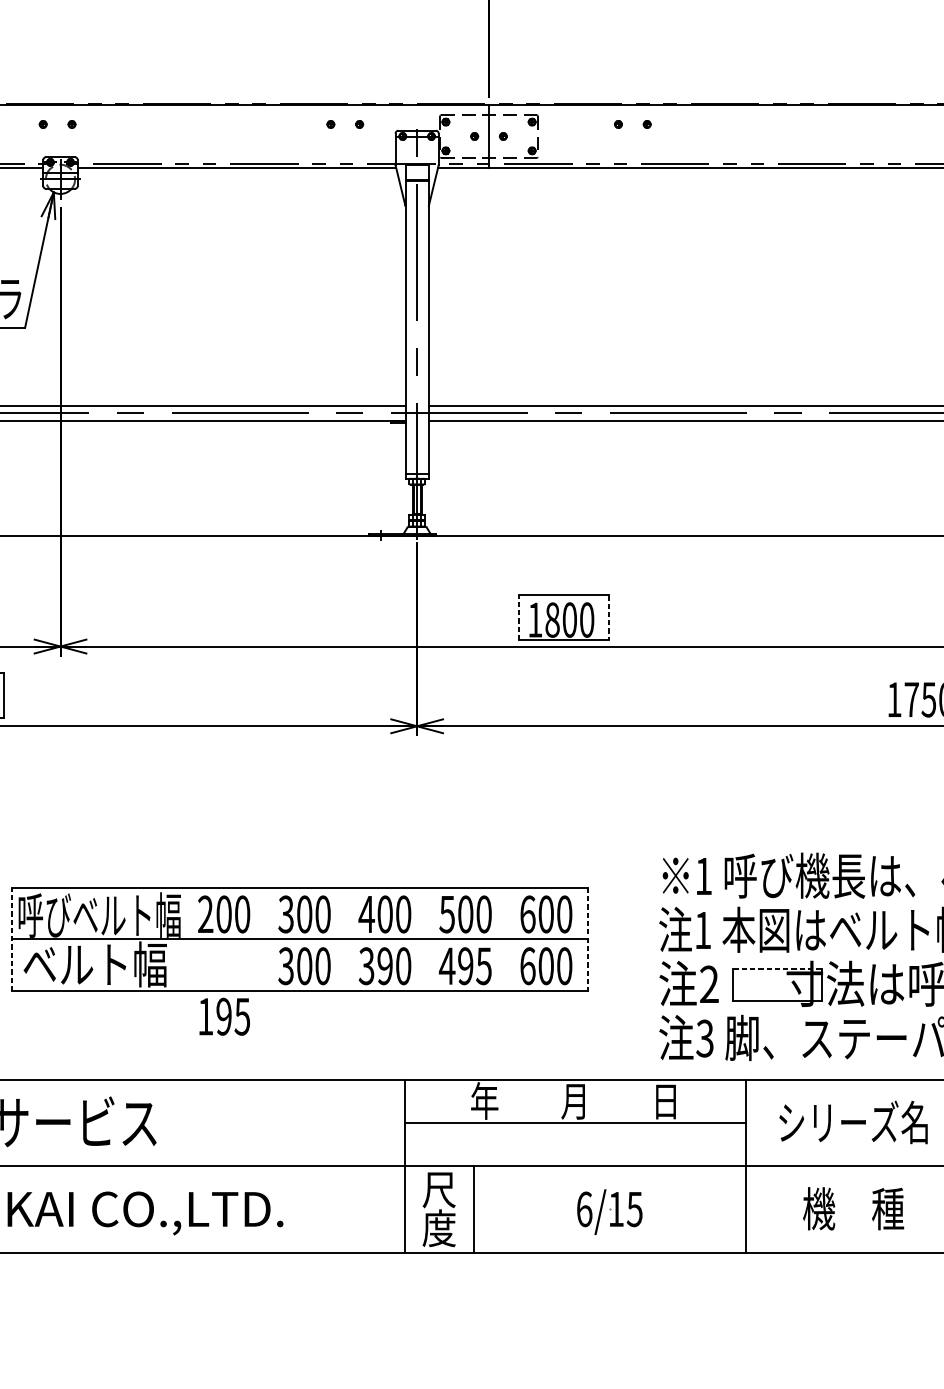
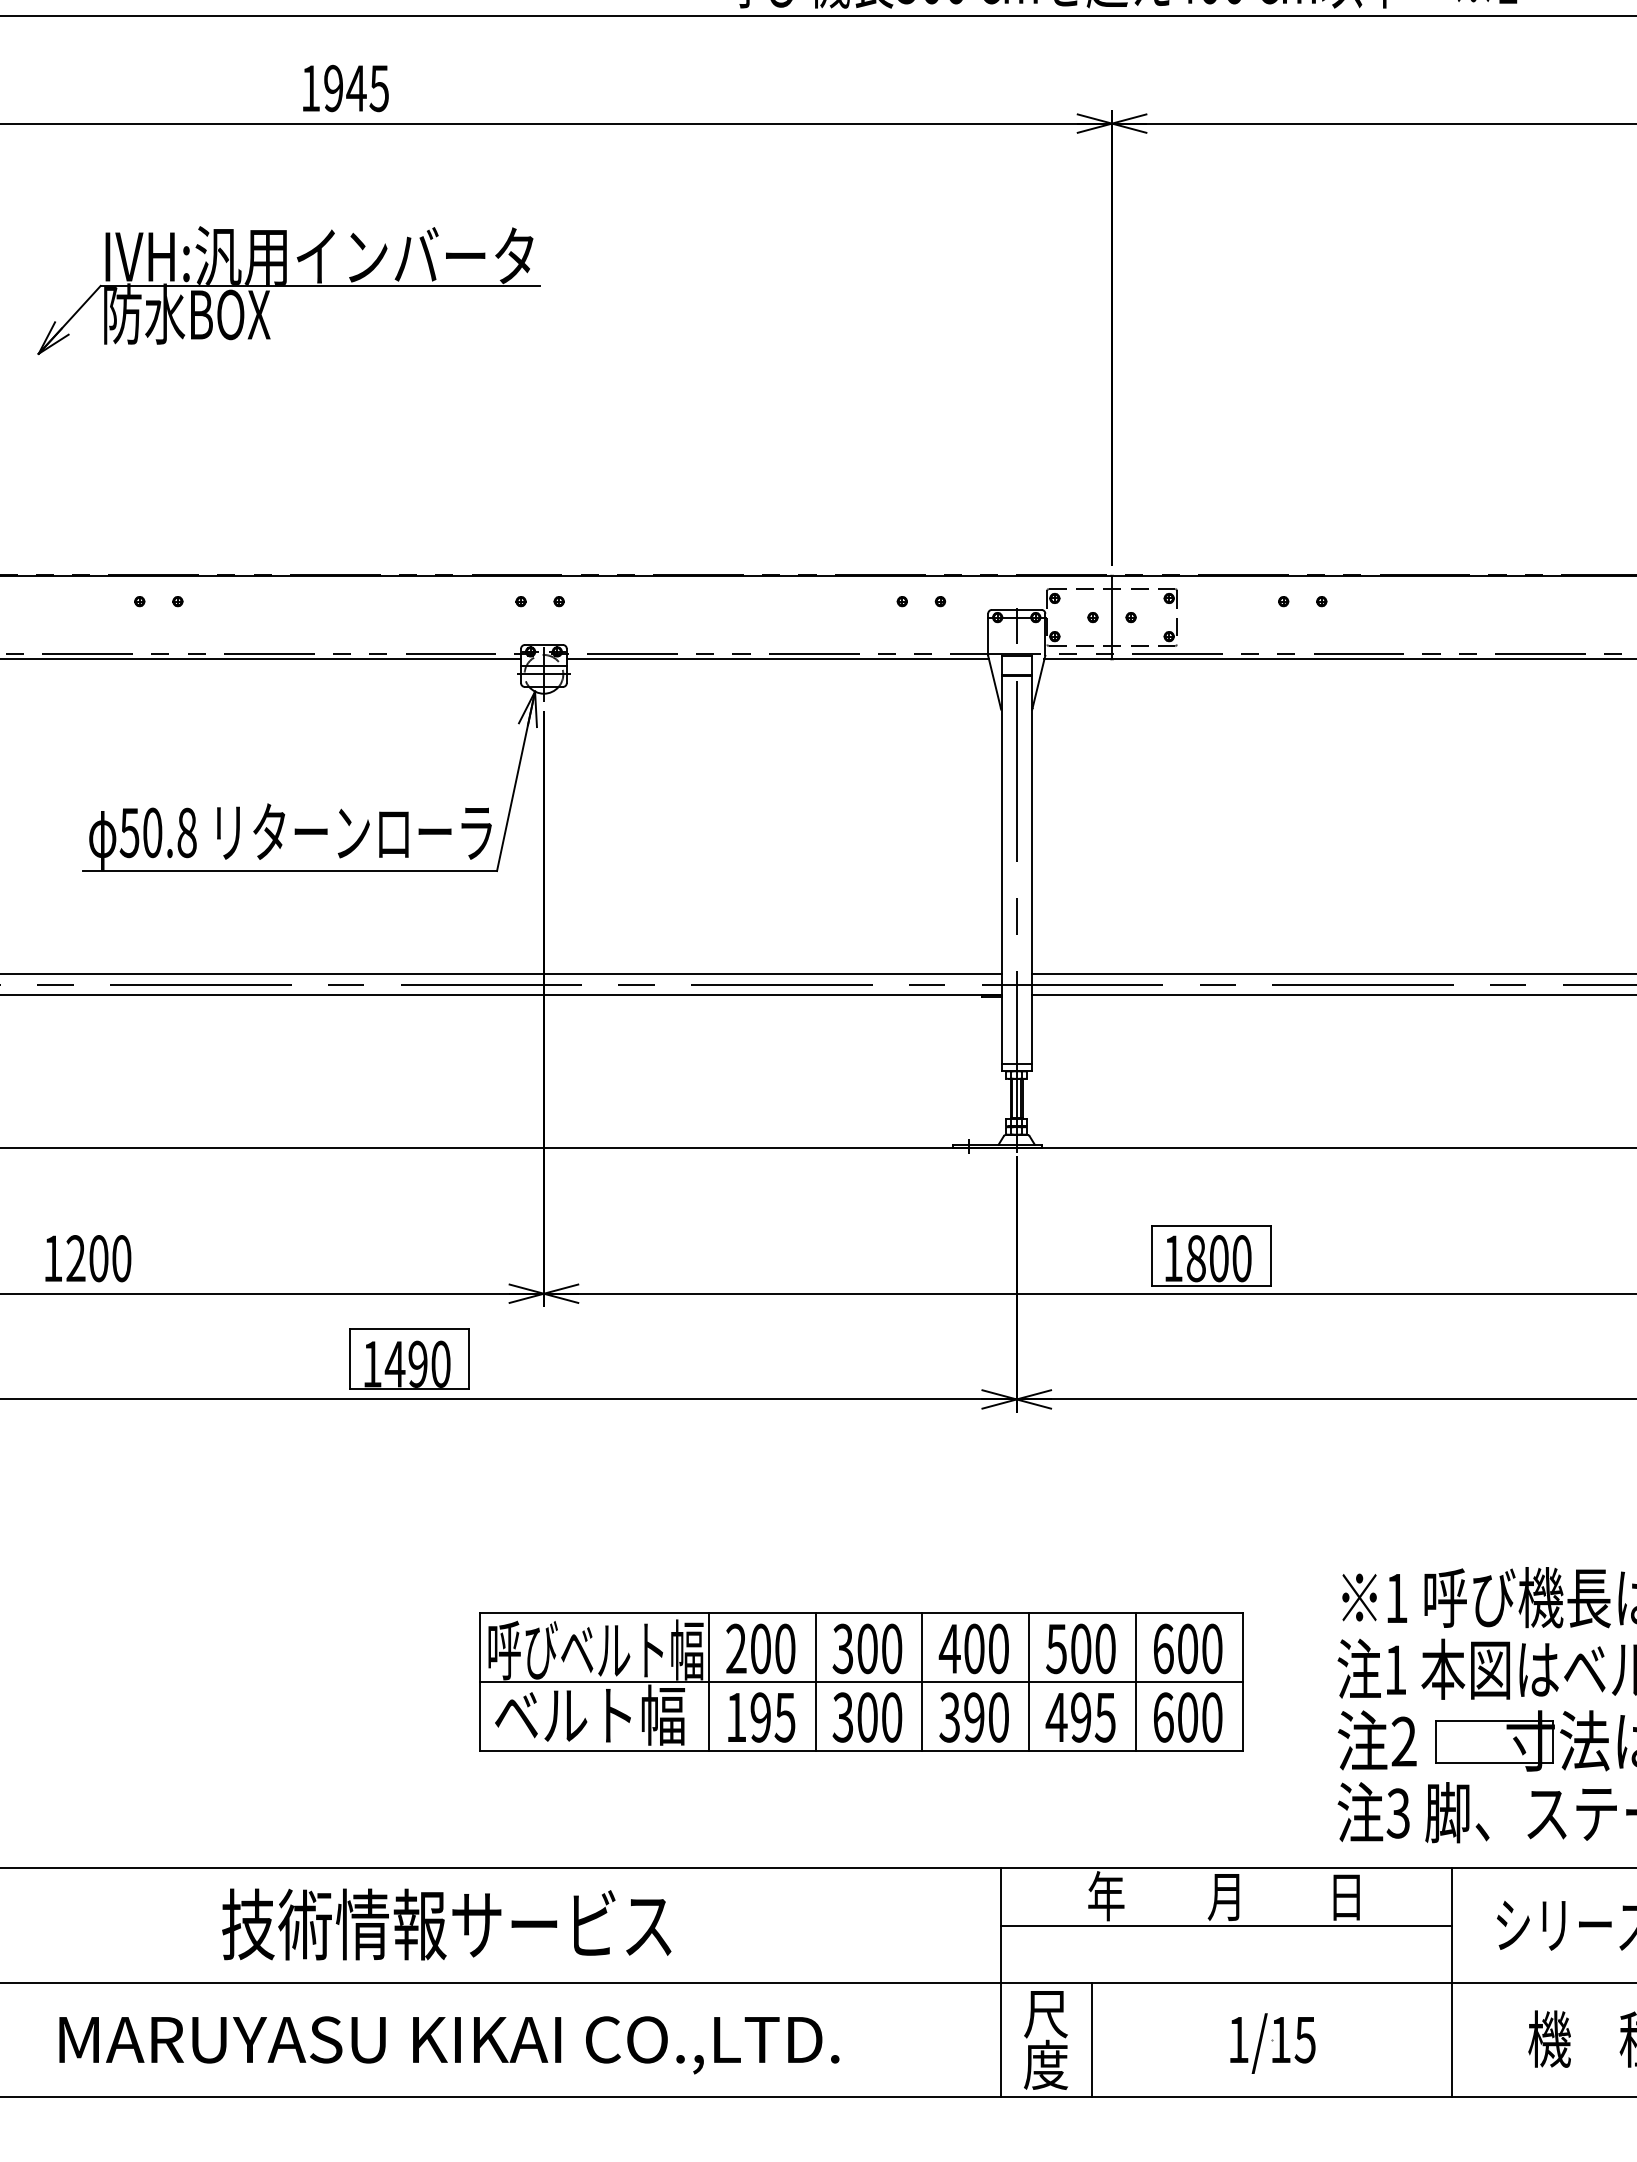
line: (518, 617) -> (1151, 1255), dashed -> solid
line: (608, 617) -> (1270, 1255), dashed -> solid
line: (12, 939) -> (480, 1682), dashed -> solid
line: (184, 939) -> (708, 1681), added
line: (265, 939) -> (815, 1681), added
line: (346, 939) -> (922, 1681), added
line: (426, 939) -> (1029, 1681), added
line: (506, 939) -> (1135, 1681), added
line: (587, 939) -> (1242, 1682), dashed -> solid
line: (777, 968) -> (1494, 1720), dashed -> solid
text: (224, 1016) -> (761, 1717), moved
text: (585, 1209) -> (1239, 2039), 6/15 -> 1/15

